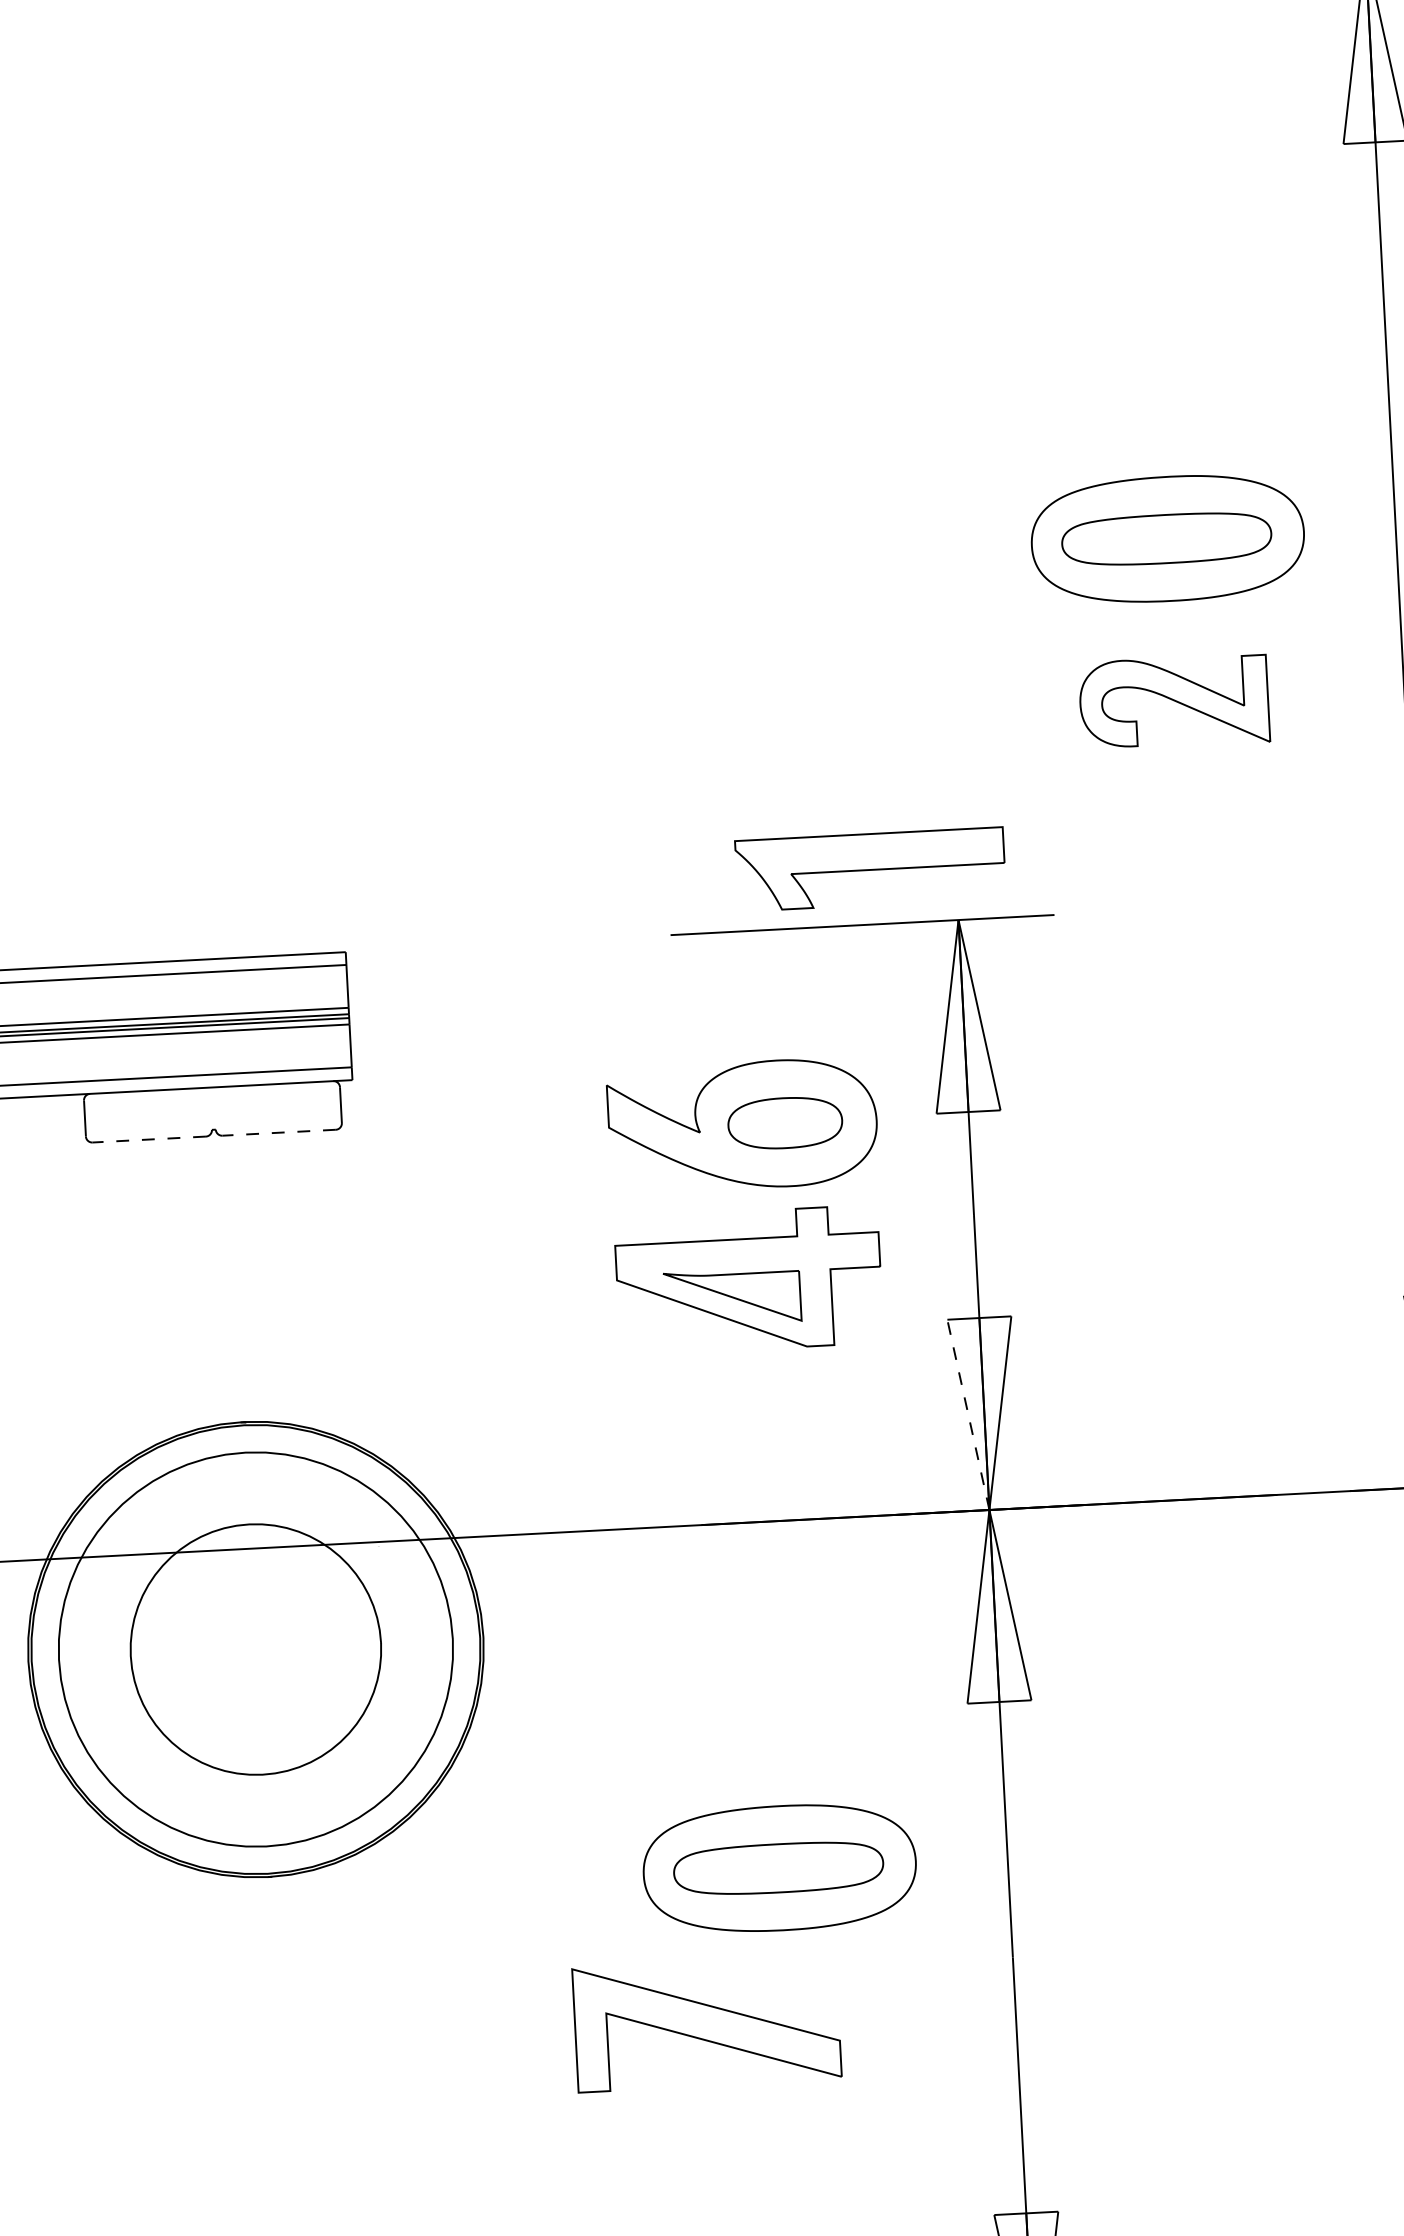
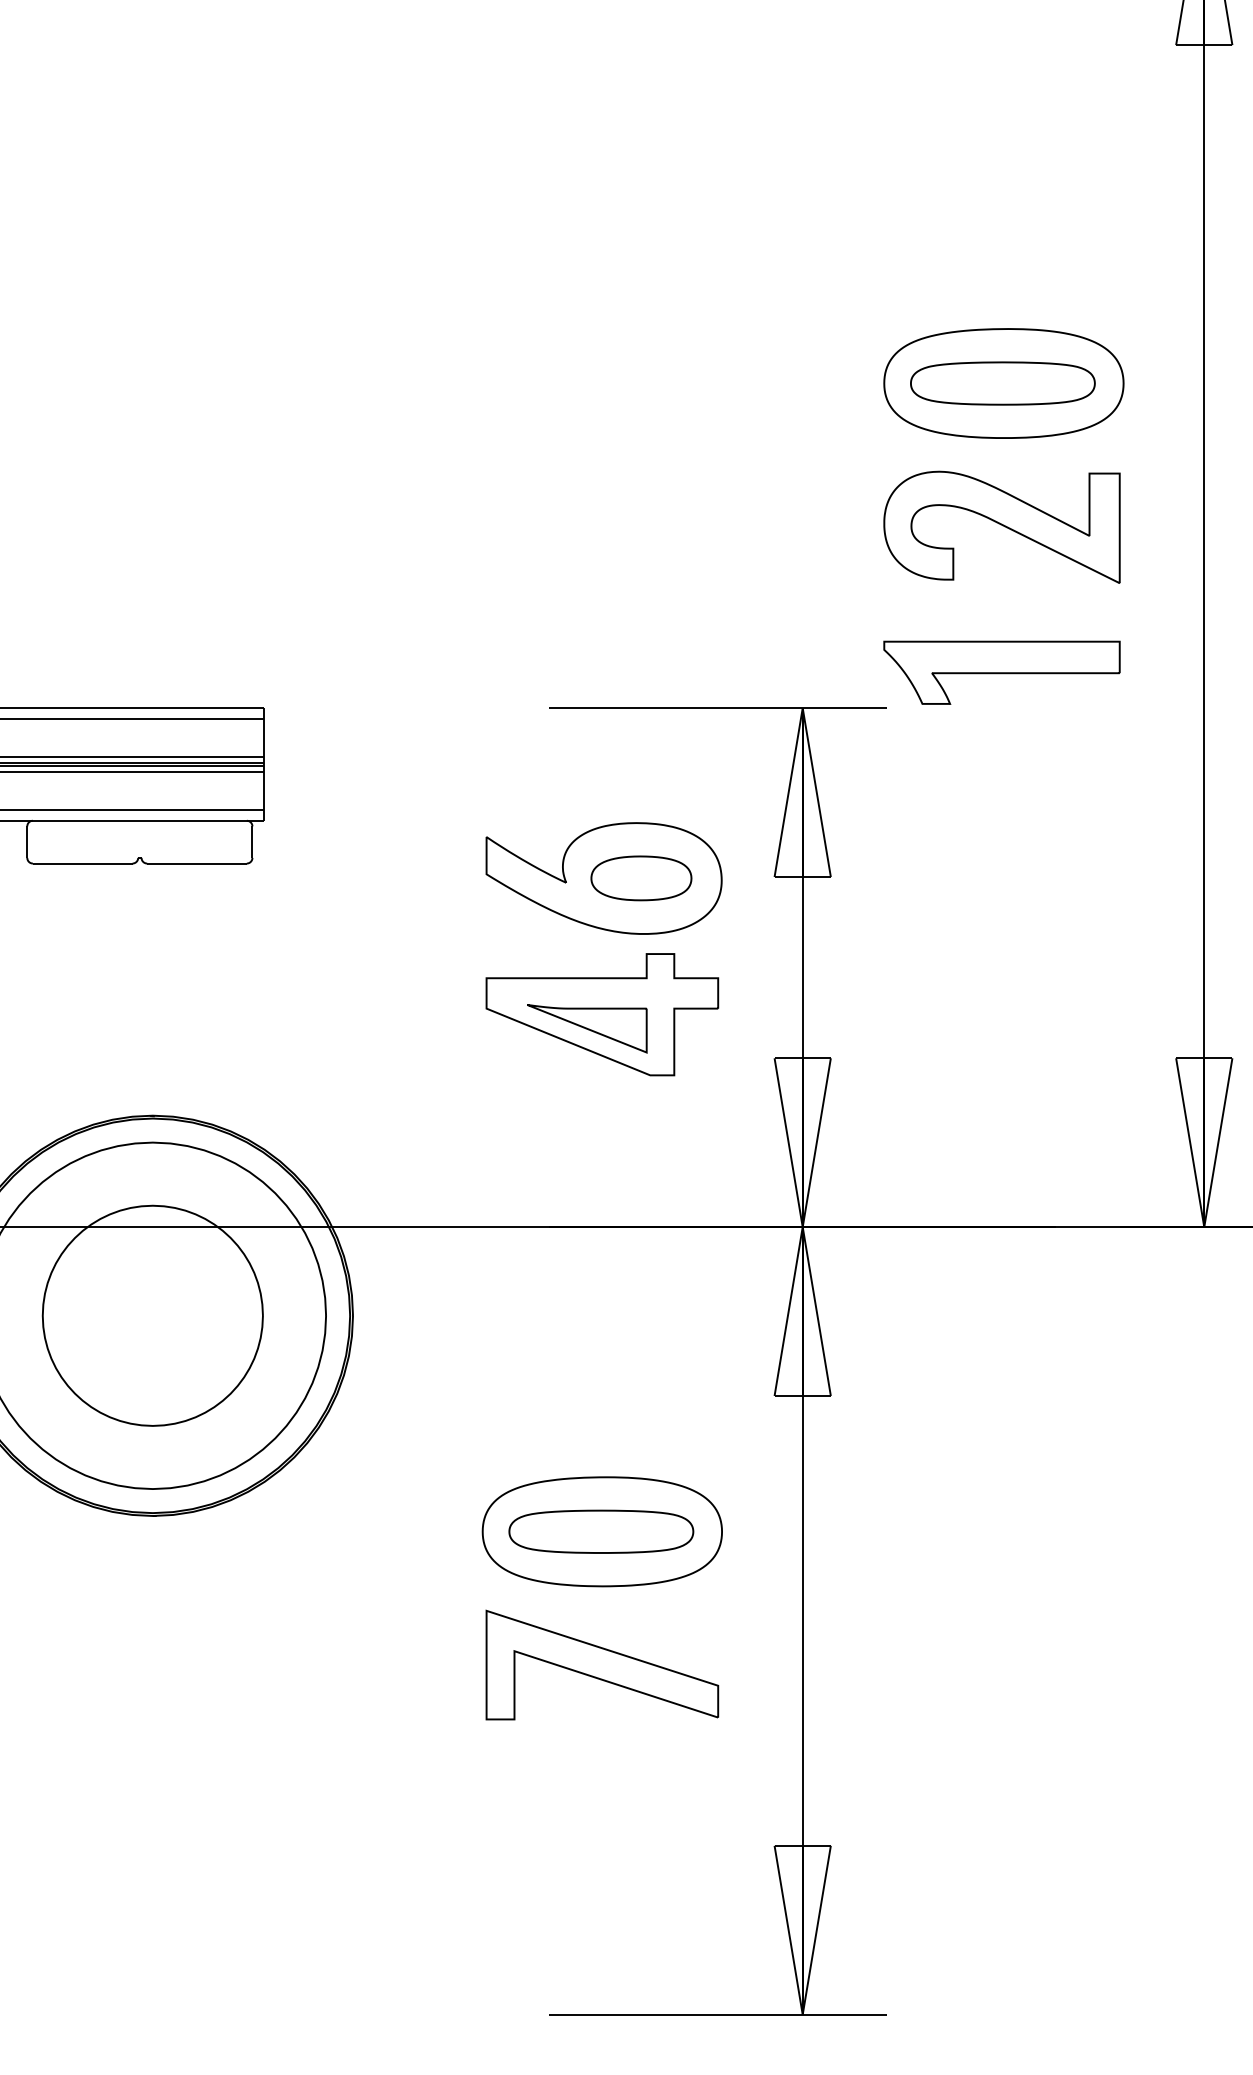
part: (1173, 701) -> (1001, 526), size x1.43
part: (870, 869) -> (1001, 672), moved
line: (279, 1132) -> (197, 863), dashed -> solid
line: (148, 1139) -> (82, 863), dashed -> solid
line: (968, 1414) -> (788, 1142), dashed -> solid
part: (707, 2023) -> (602, 1664), moved

